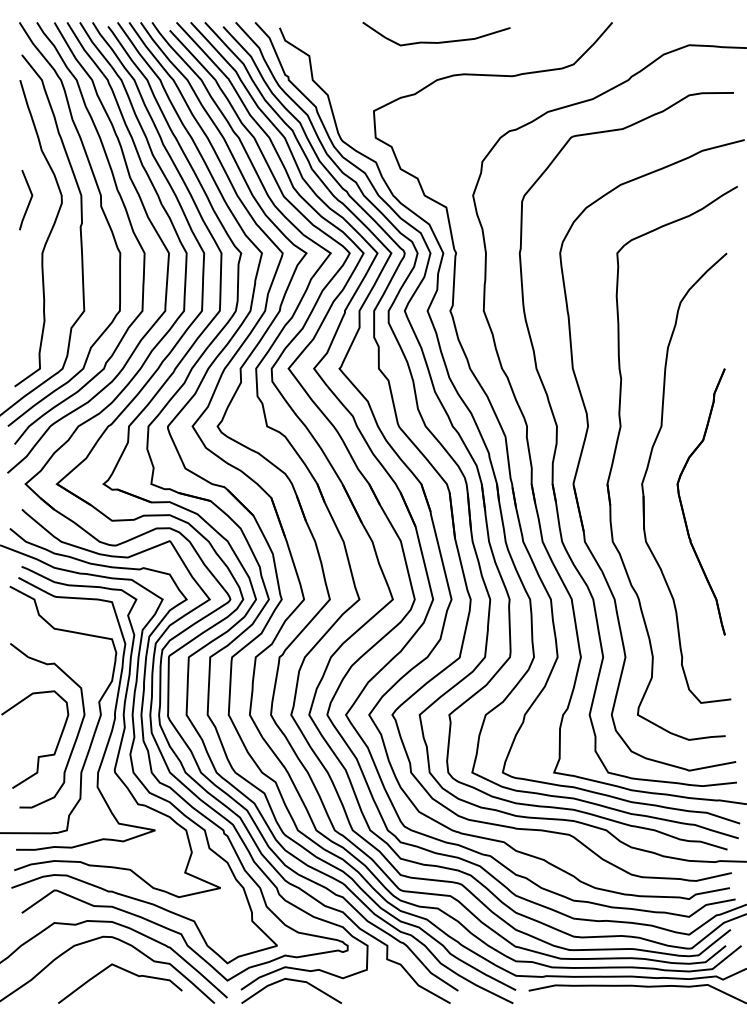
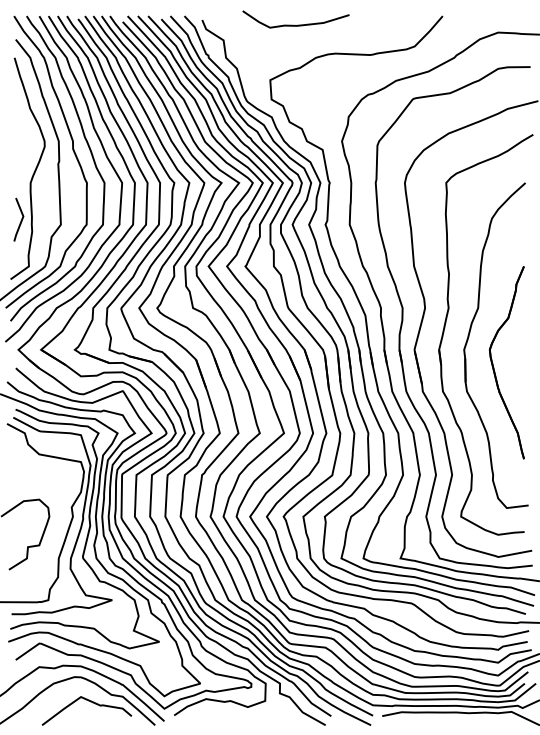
curve: (439, 41) -> (298, 24), moved
line: (28, 202) -> (20, 221), moved
curve: (76, 735) -> (55, 531), removed
line: (294, 981) -> (212, 709), removed

